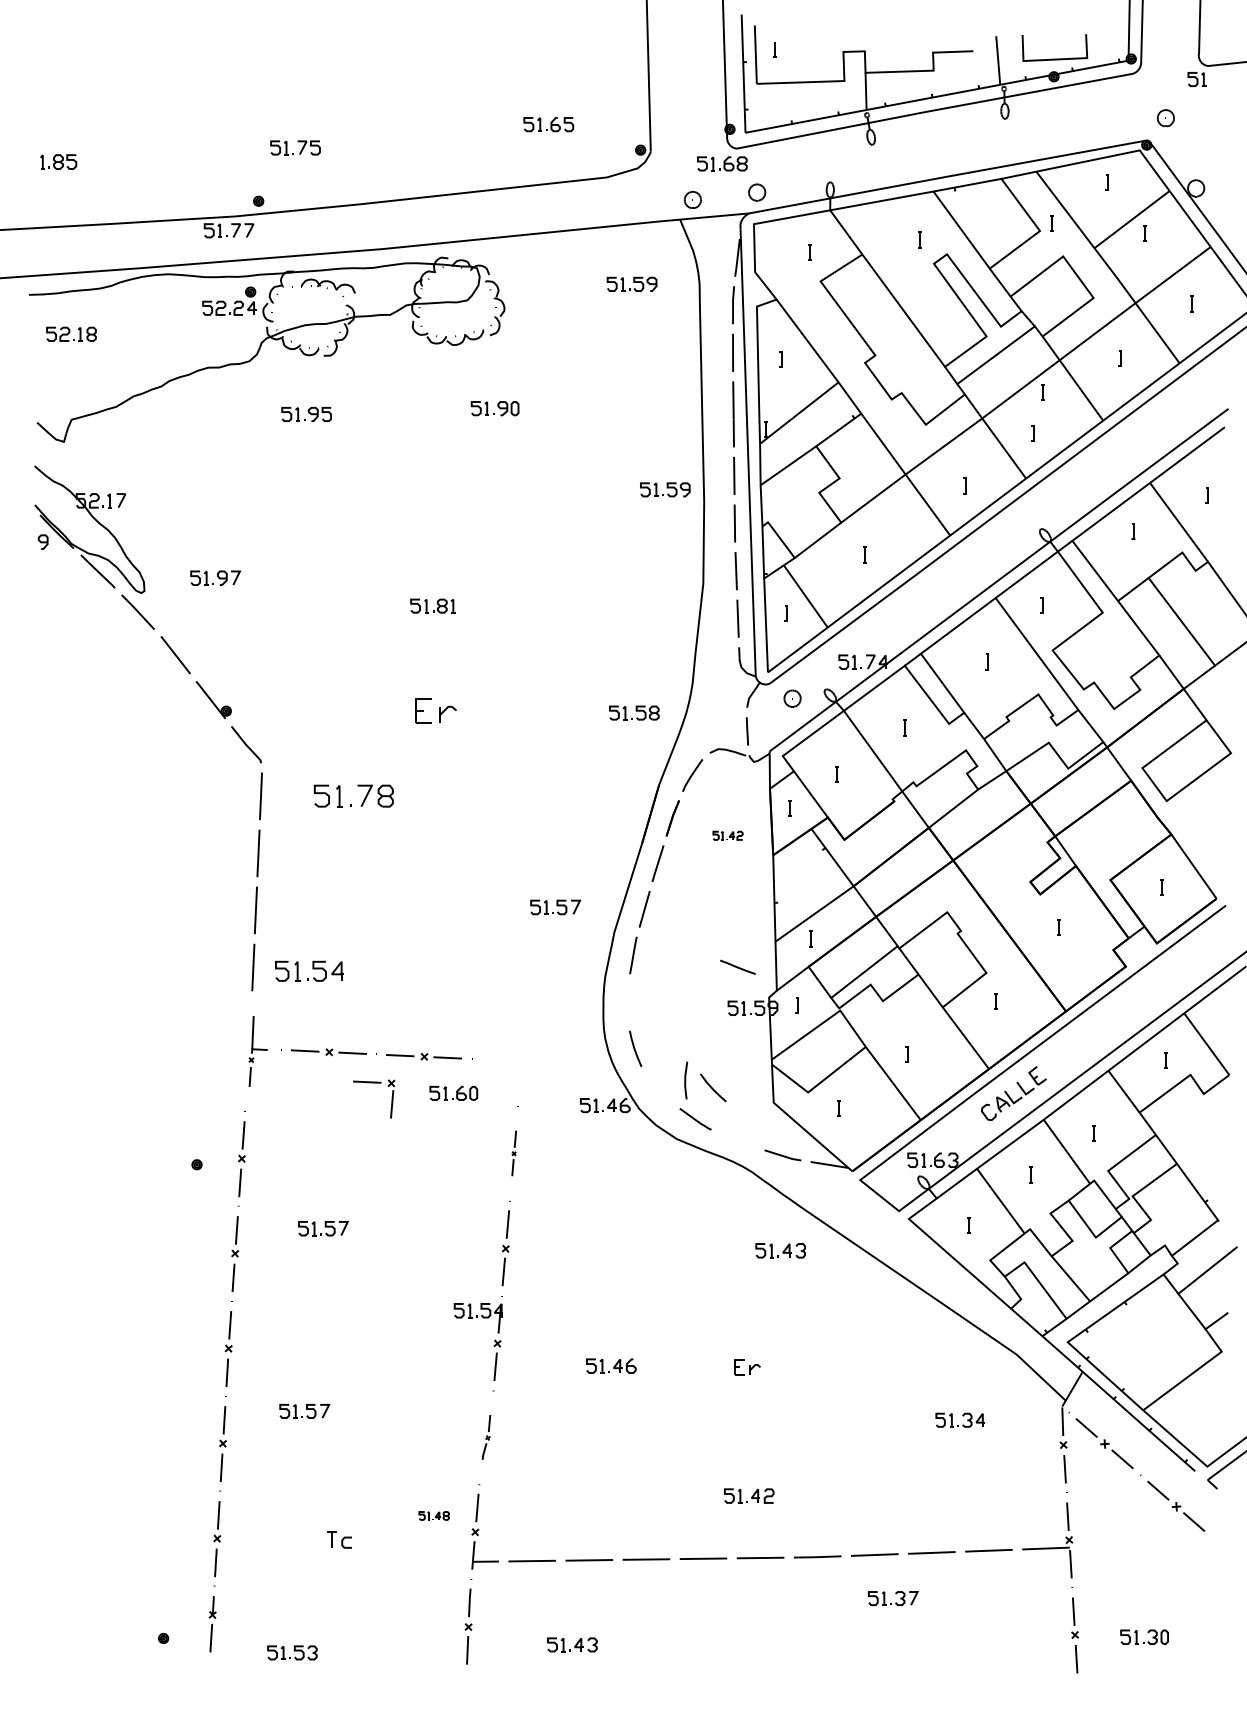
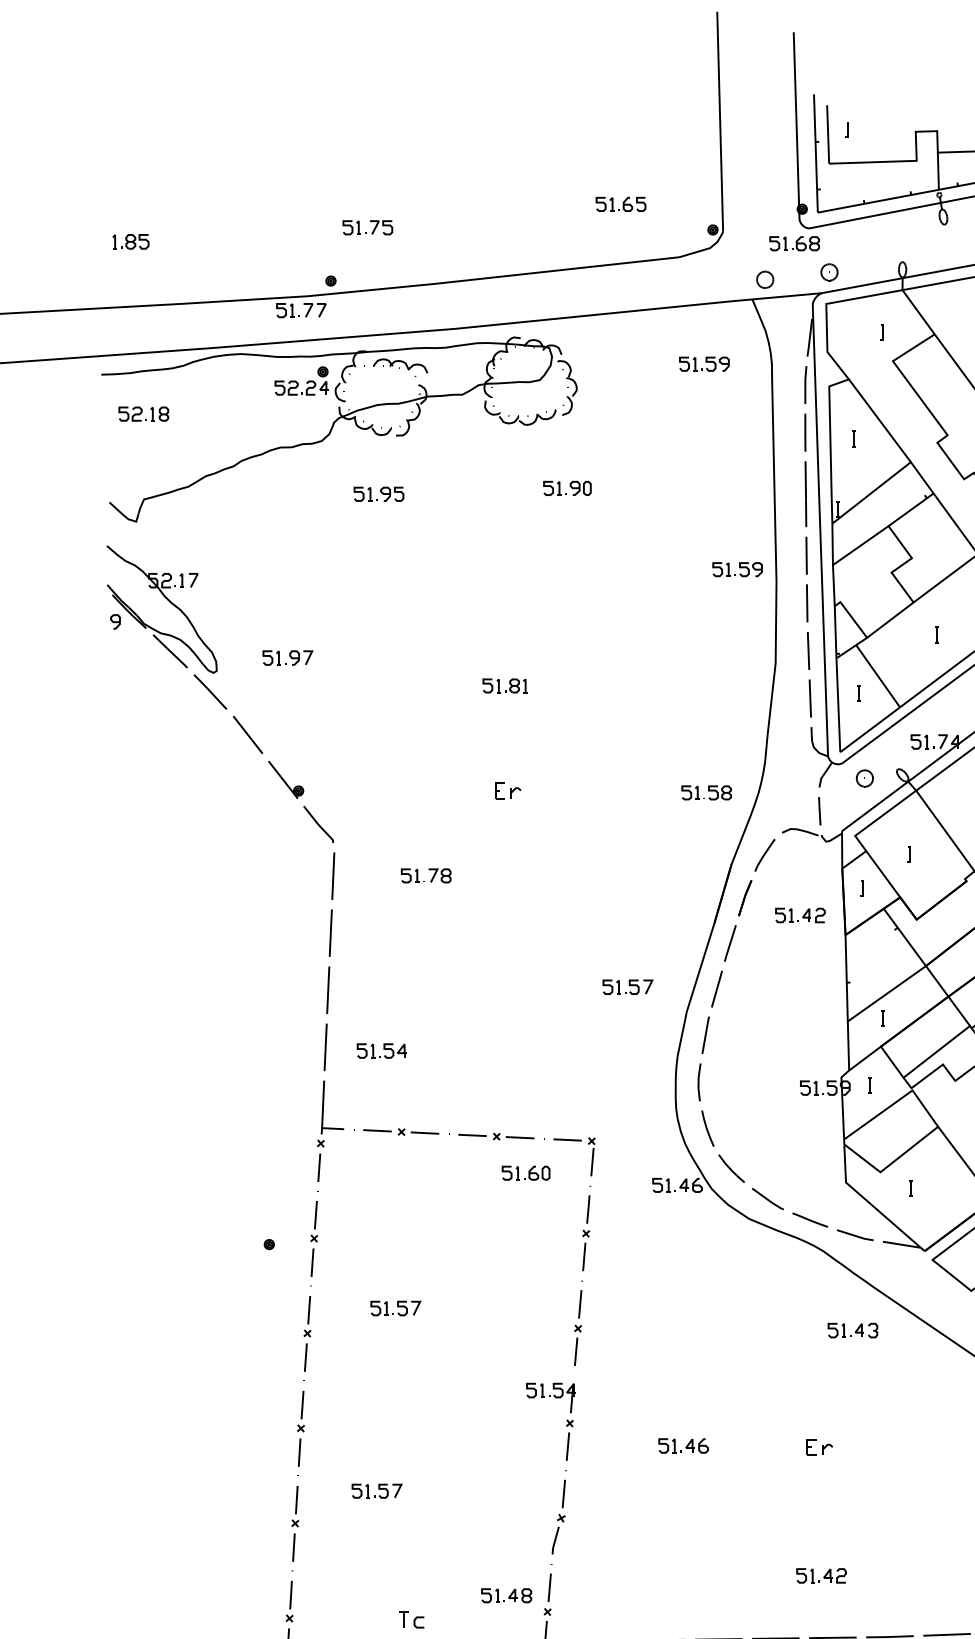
part: (435, 710) -> (507, 790), size x0.62
part: (353, 795) -> (425, 875), size x0.62
part: (727, 835) -> (799, 915), size x1.67
line: (737, 966) -> (809, 1219), moved
part: (308, 970) -> (380, 1050), size x0.71
part: (257, 1051) -> (329, 1131), size x1.43
curve: (686, 1080) -> (699, 1082), moved
part: (374, 1083) -> (574, 1141), moved
curve: (712, 1087) -> (730, 1168), moved
part: (514, 1153) -> (586, 1233), size x1.67
part: (486, 1437) -> (558, 1517), size x1.67
part: (433, 1515) -> (505, 1595), size x1.67

